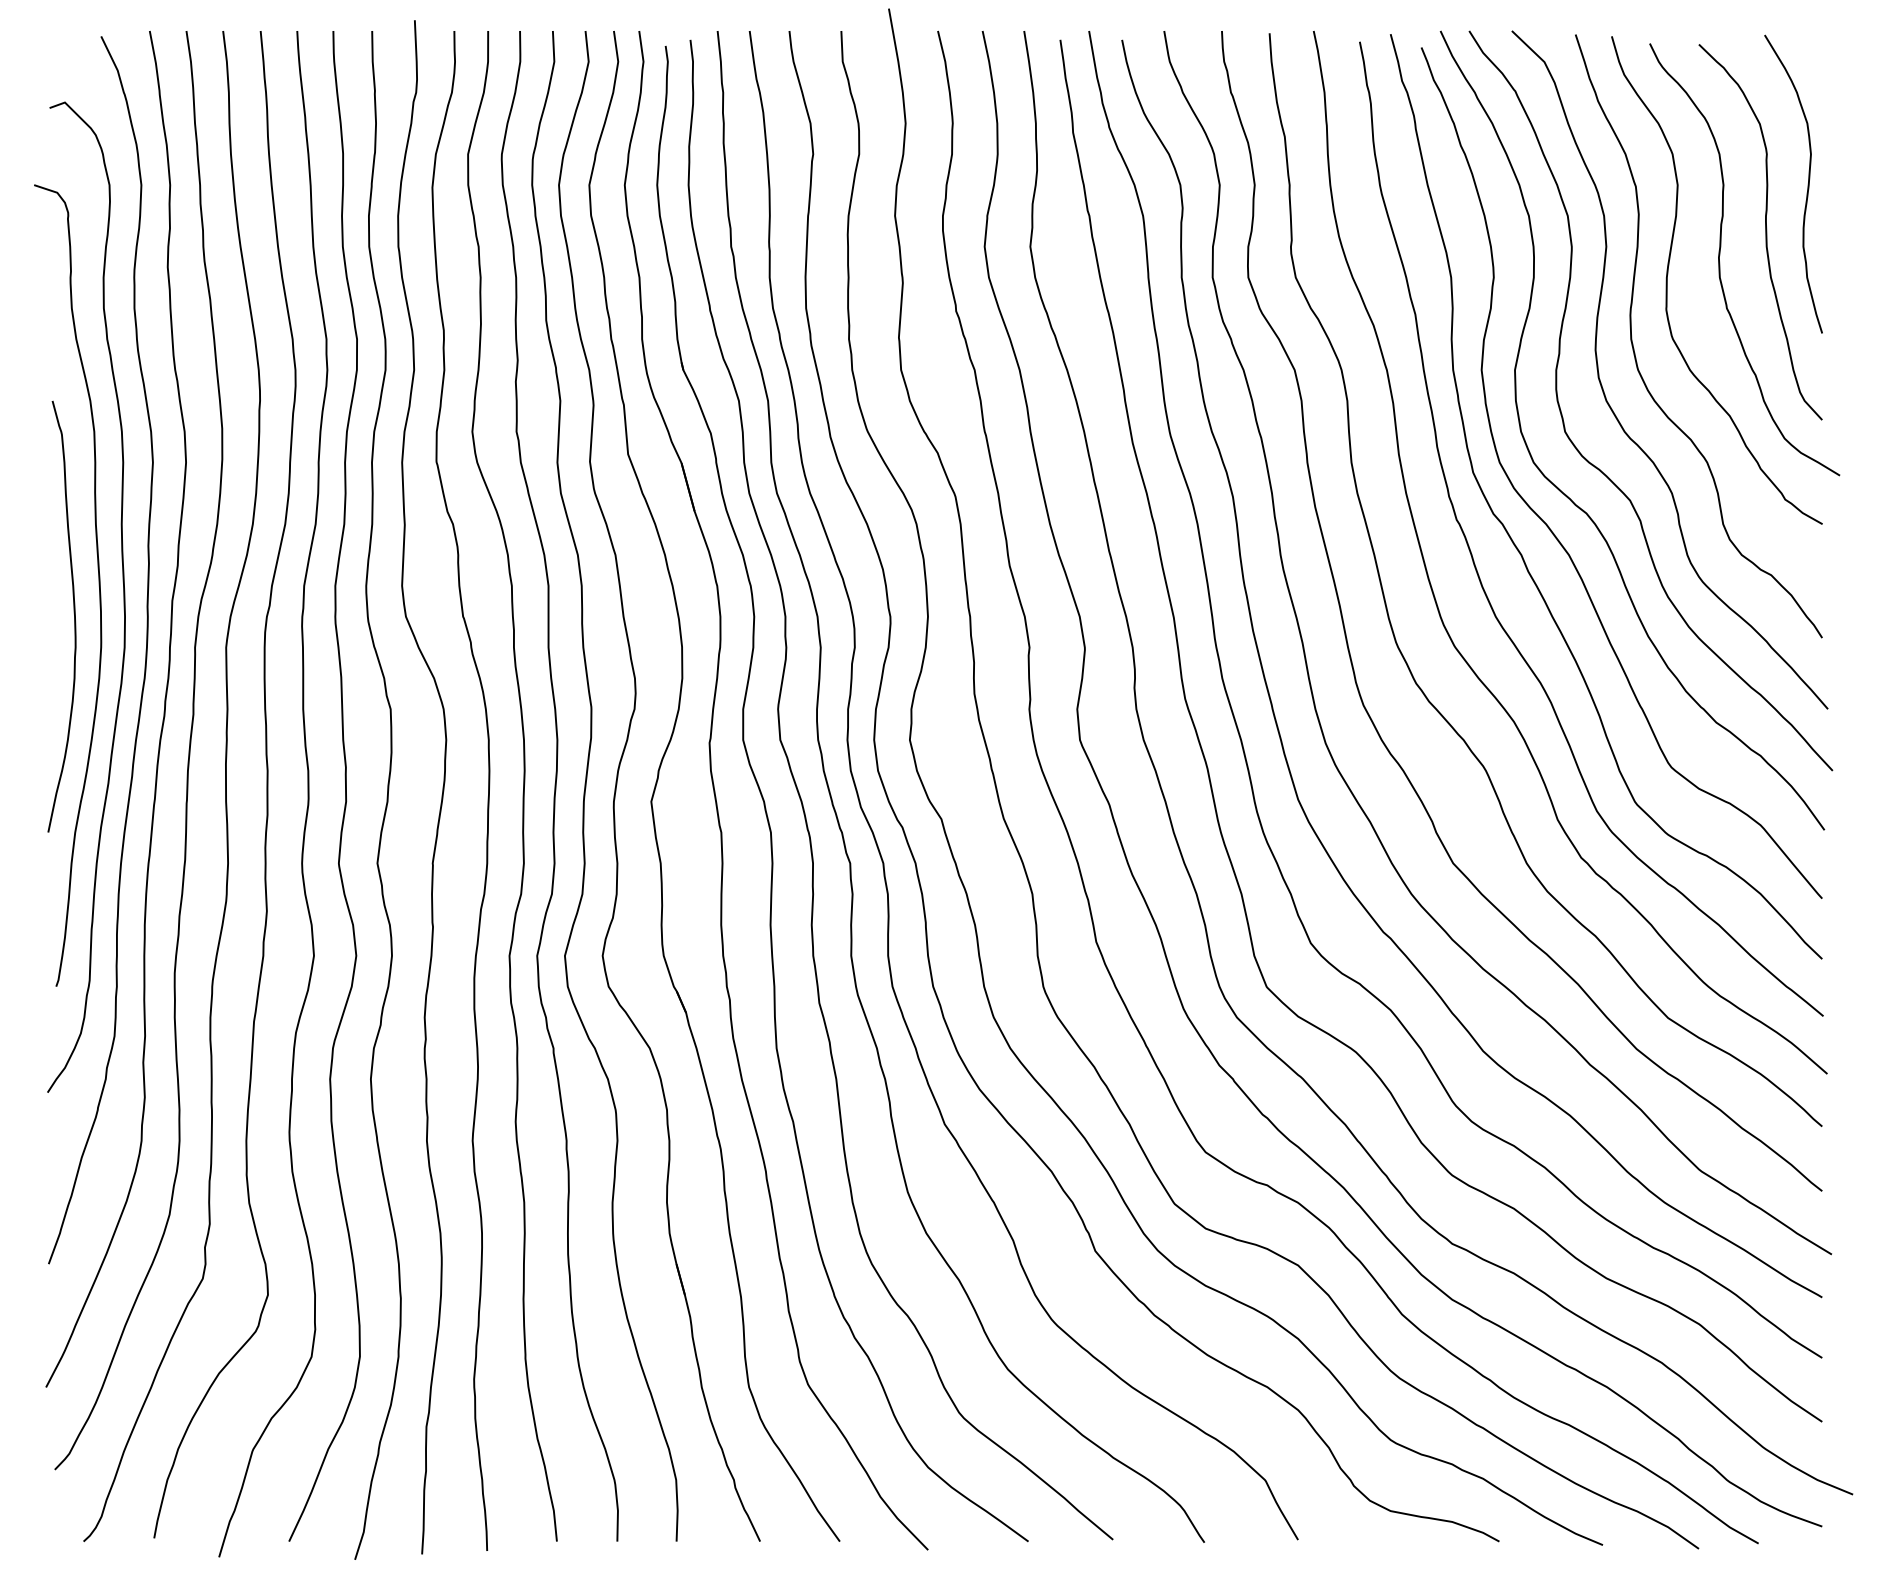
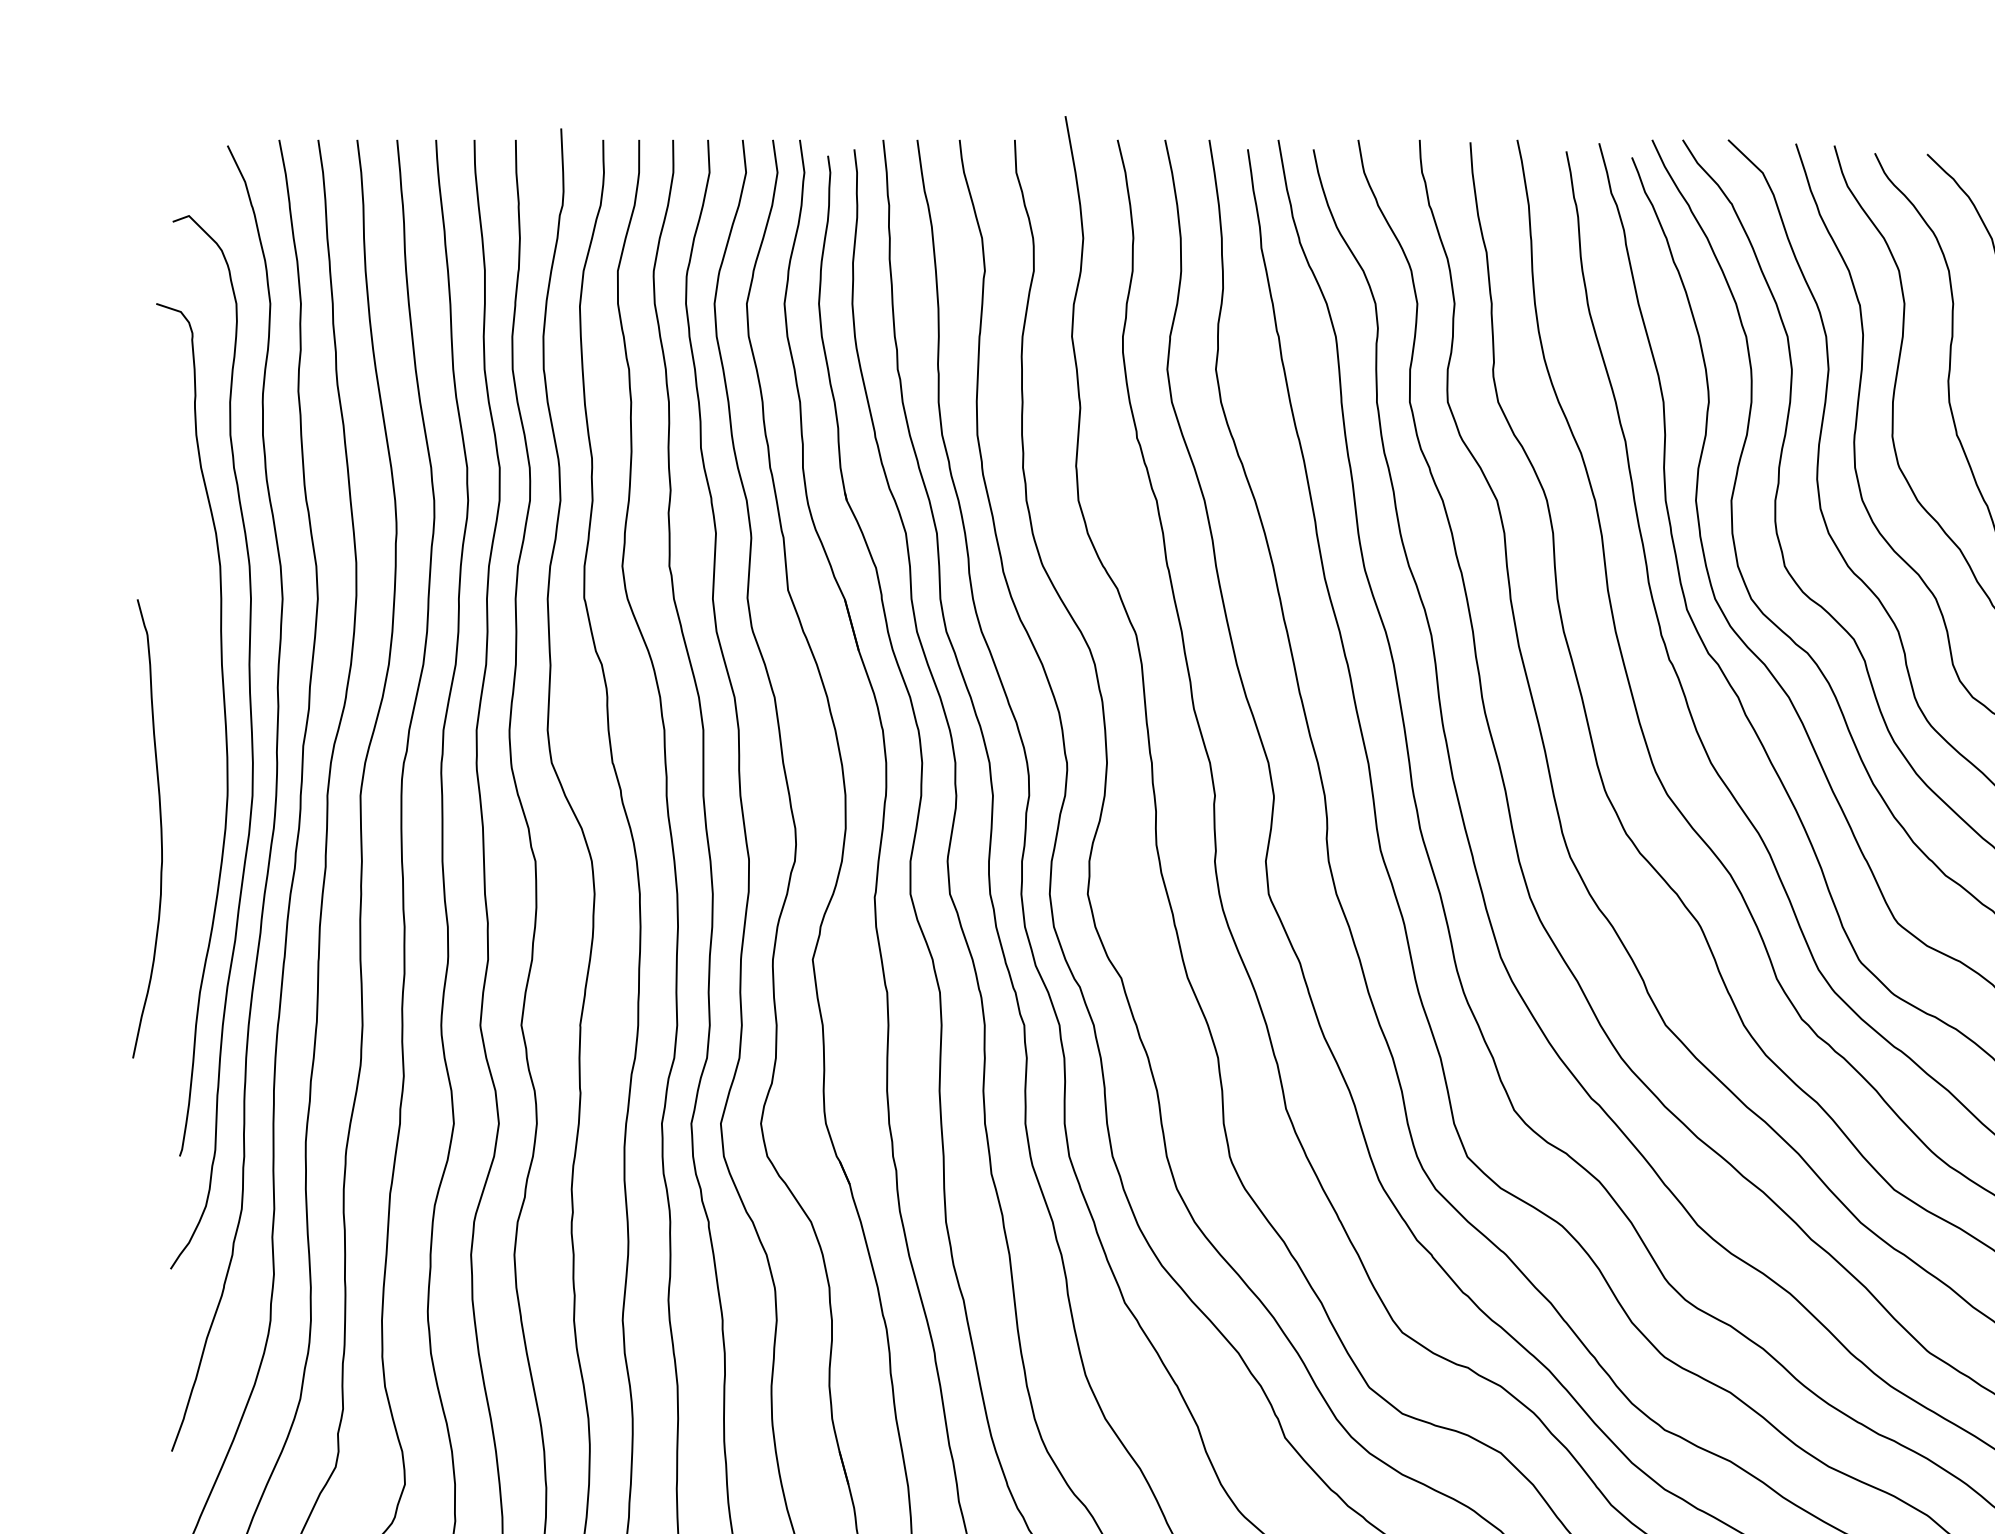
curve: (73, 613) -> (159, 825), moved

